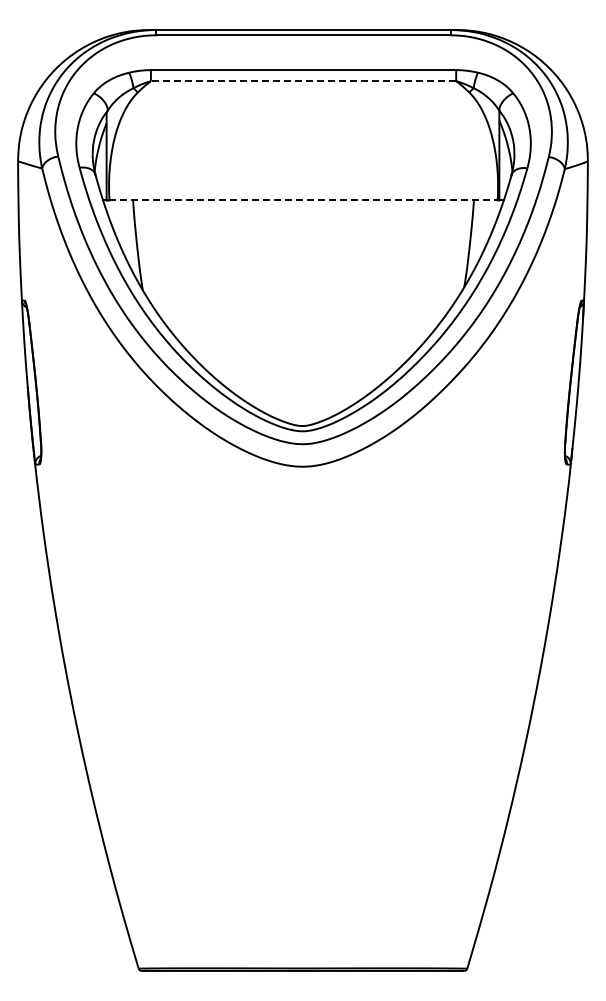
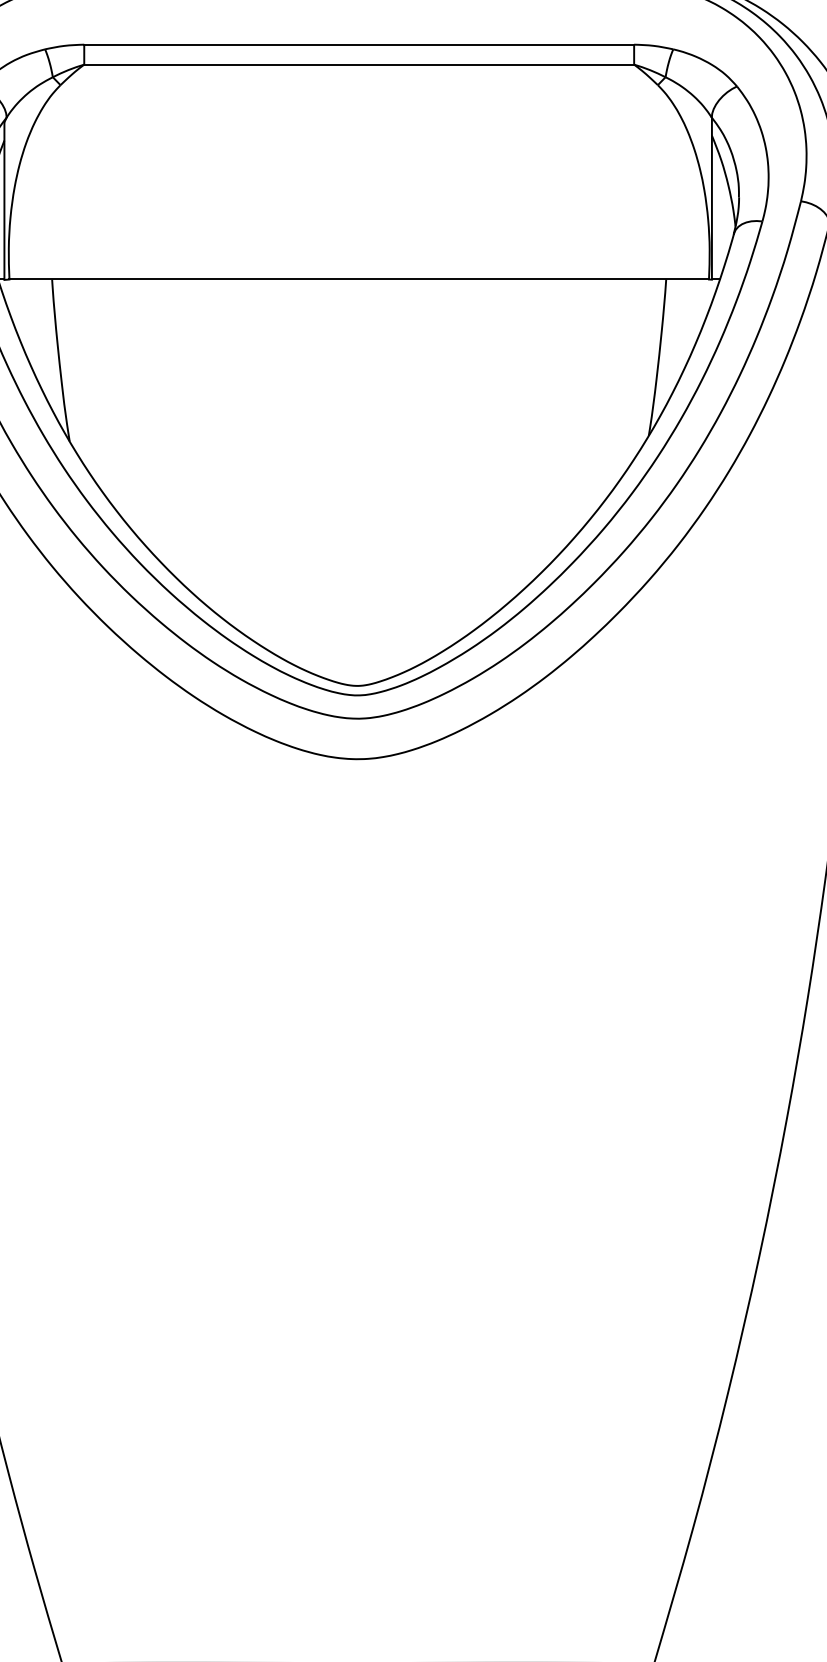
line: (303, 81) -> (359, 65), dashed -> solid
line: (304, 200) -> (360, 279), dashed -> solid

